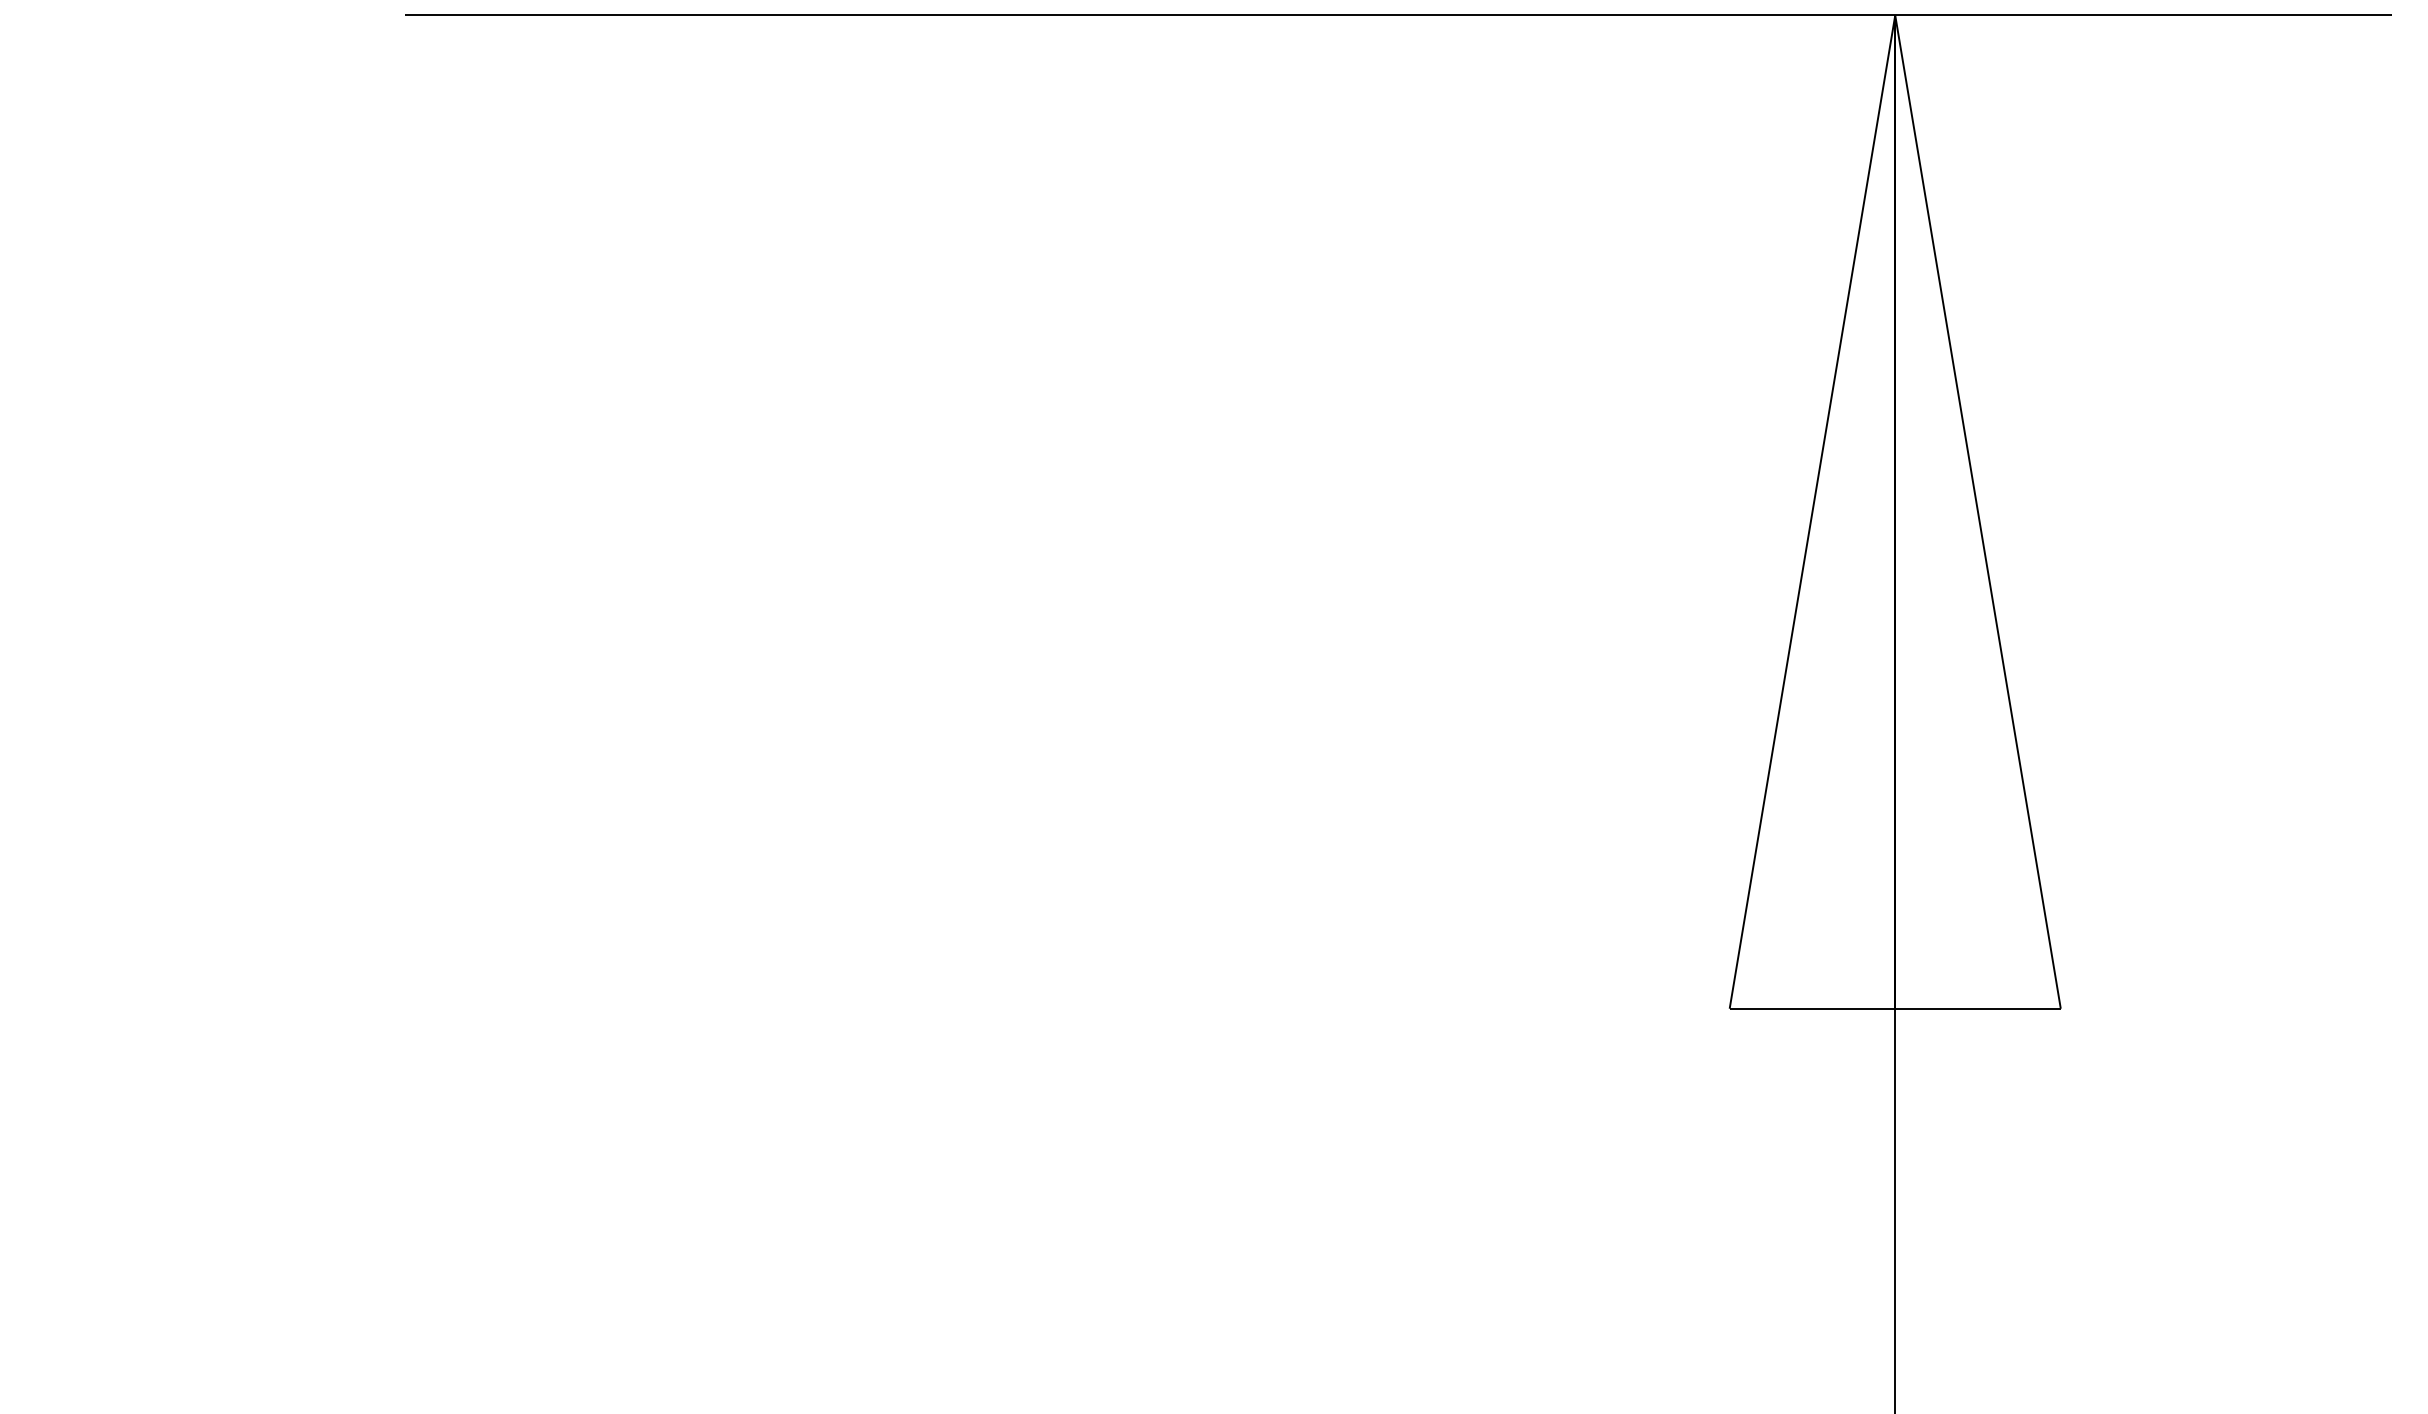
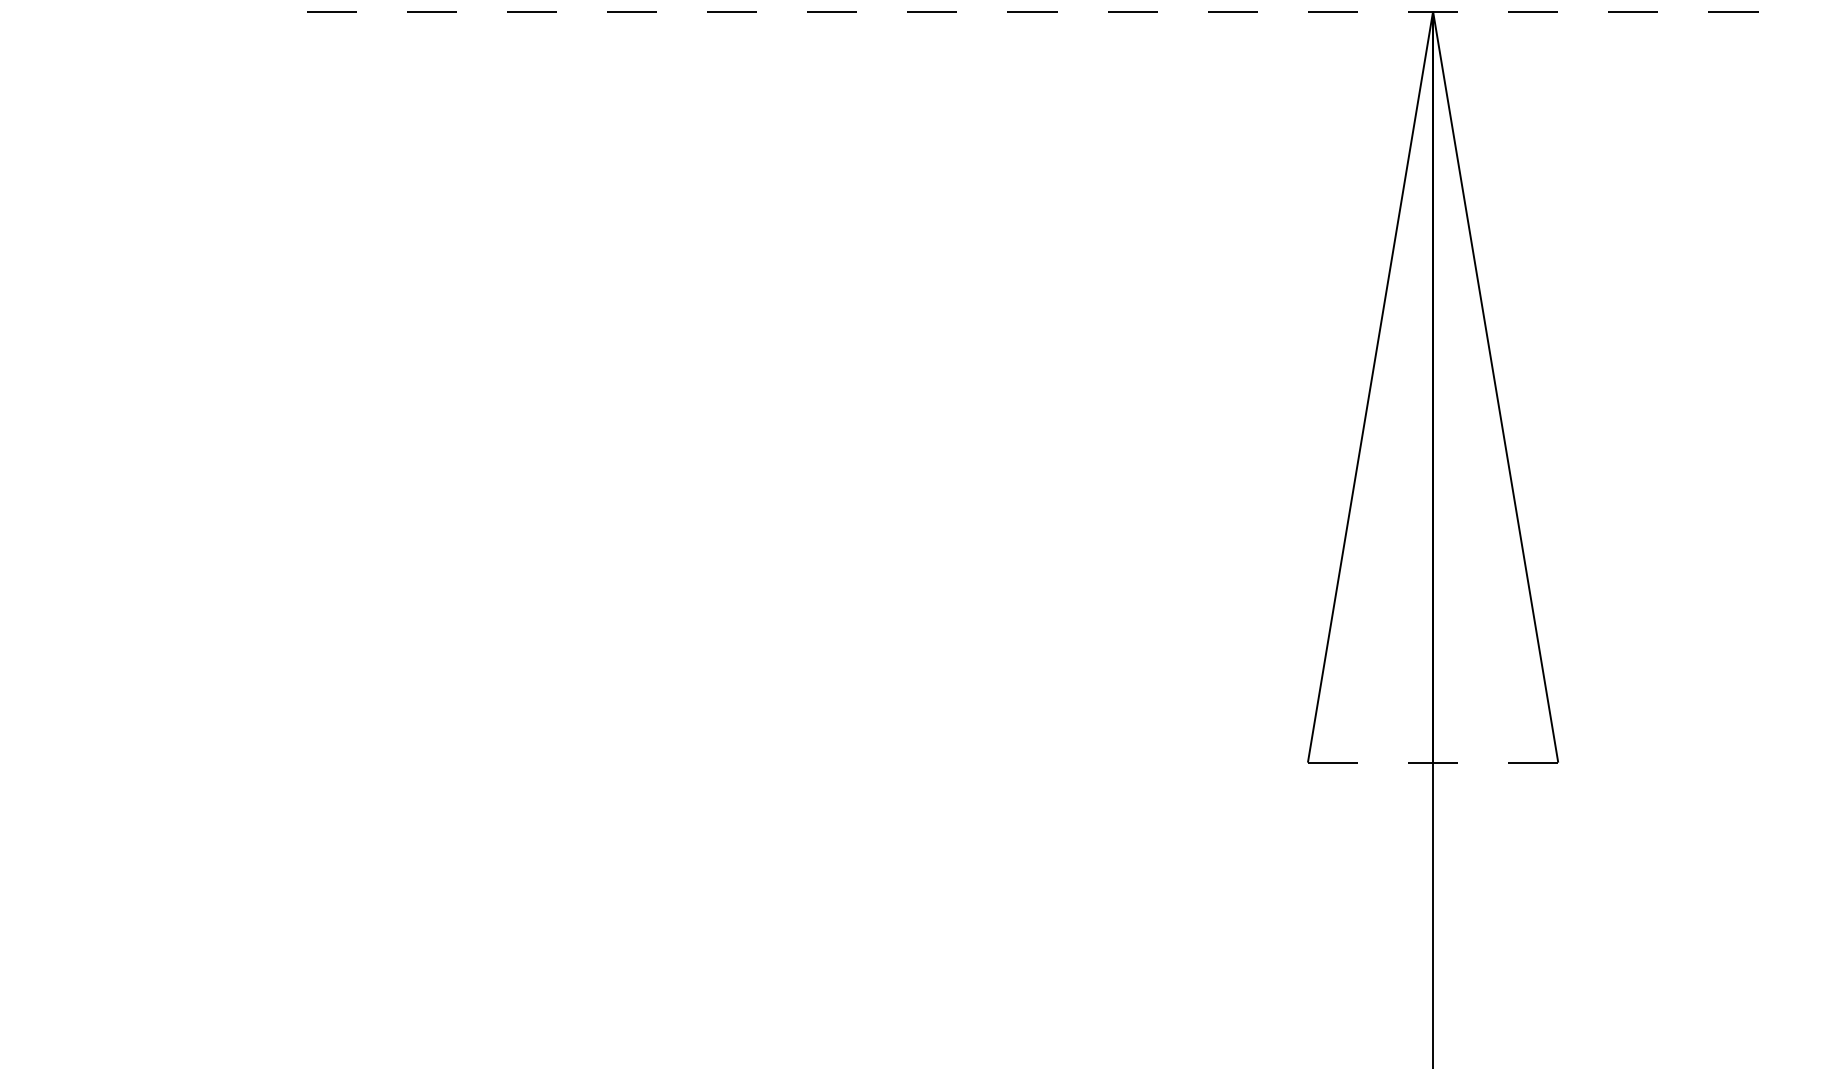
line: (1399, 15) -> (1058, 11), solid -> dashed
line: (1895, 1008) -> (1433, 762), solid -> dashed

